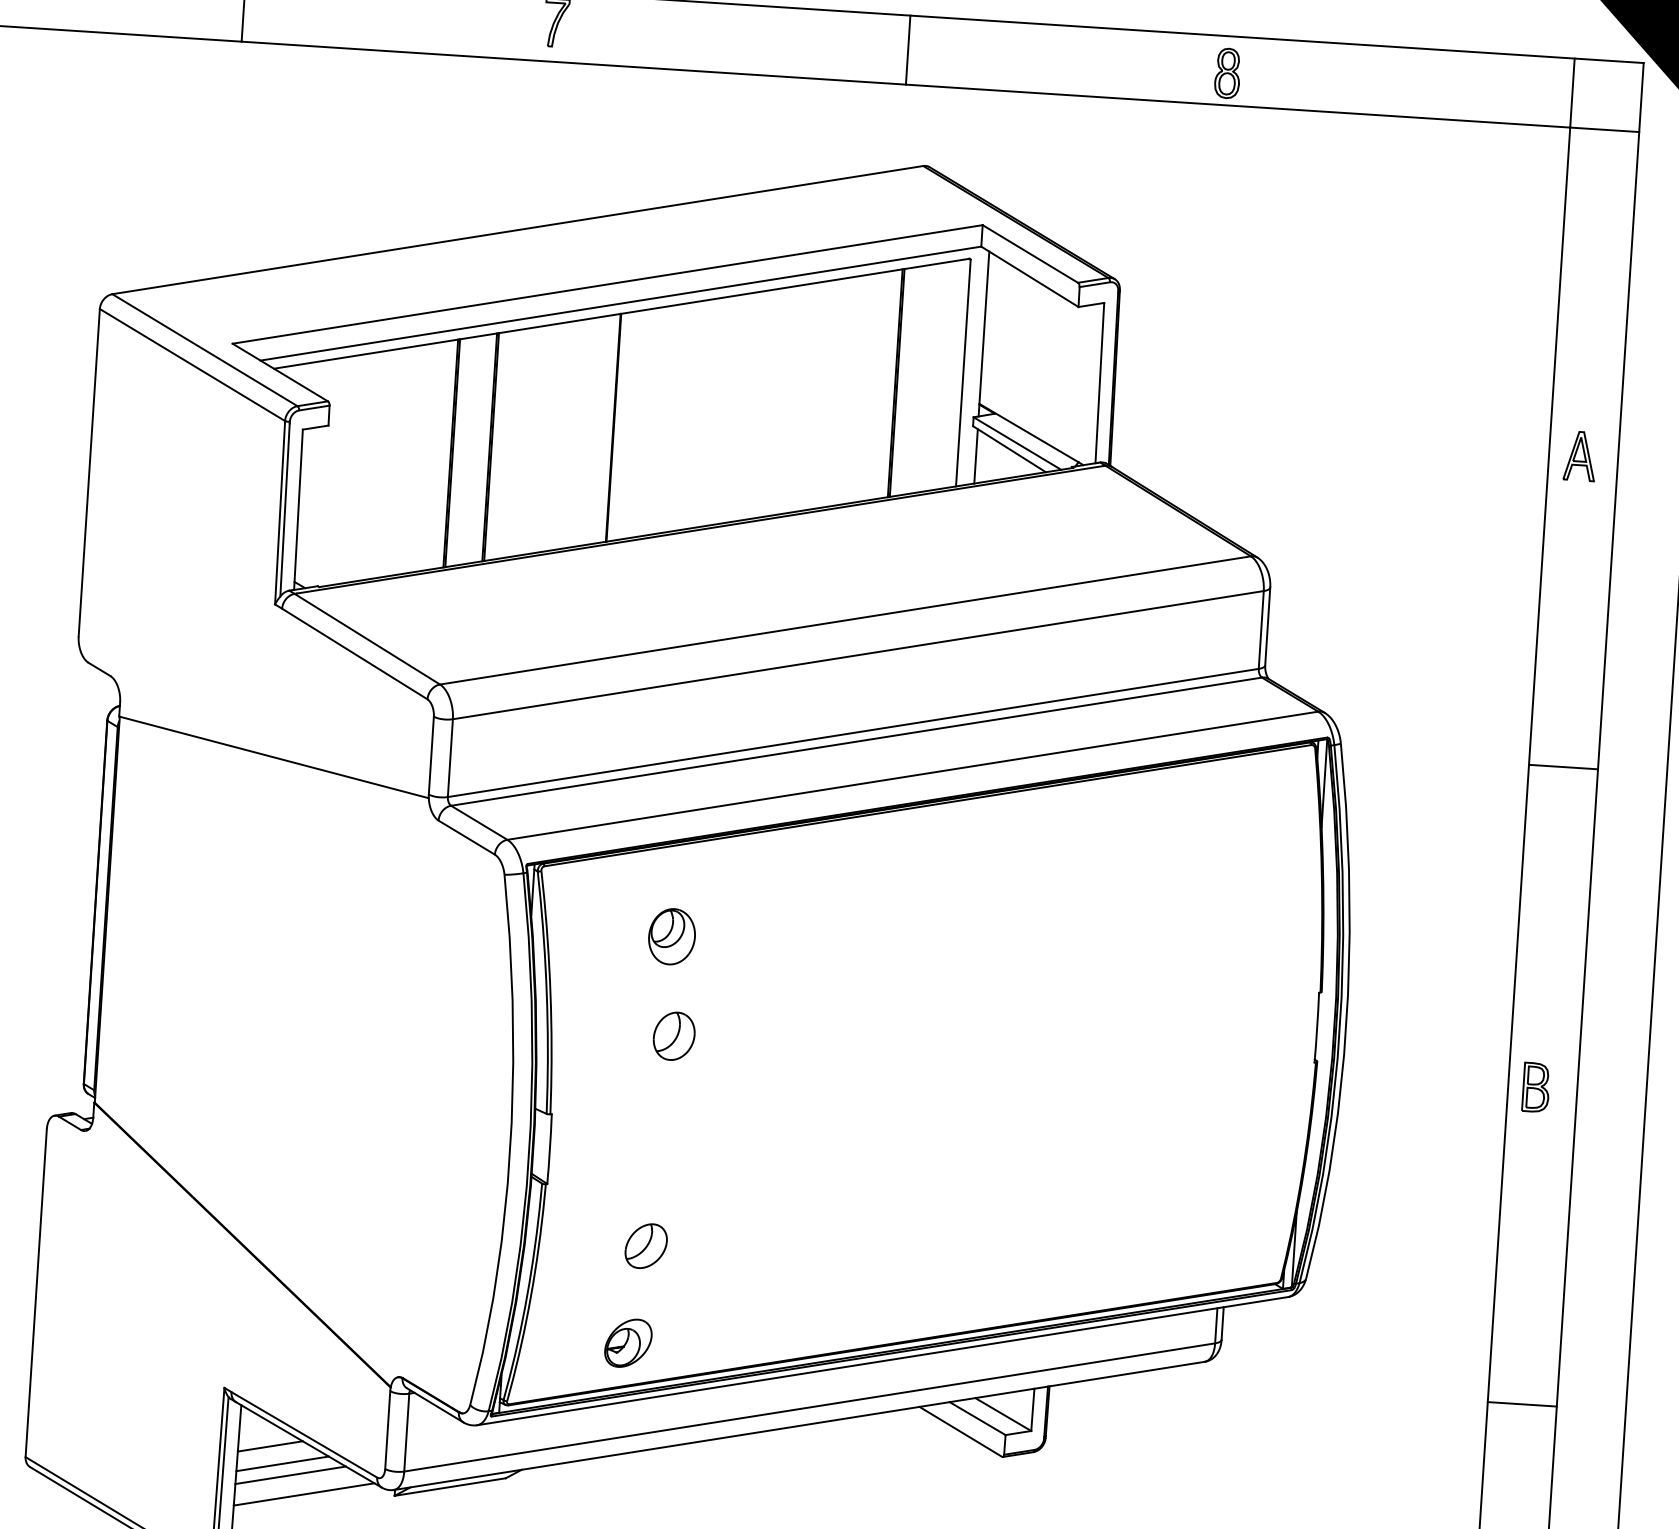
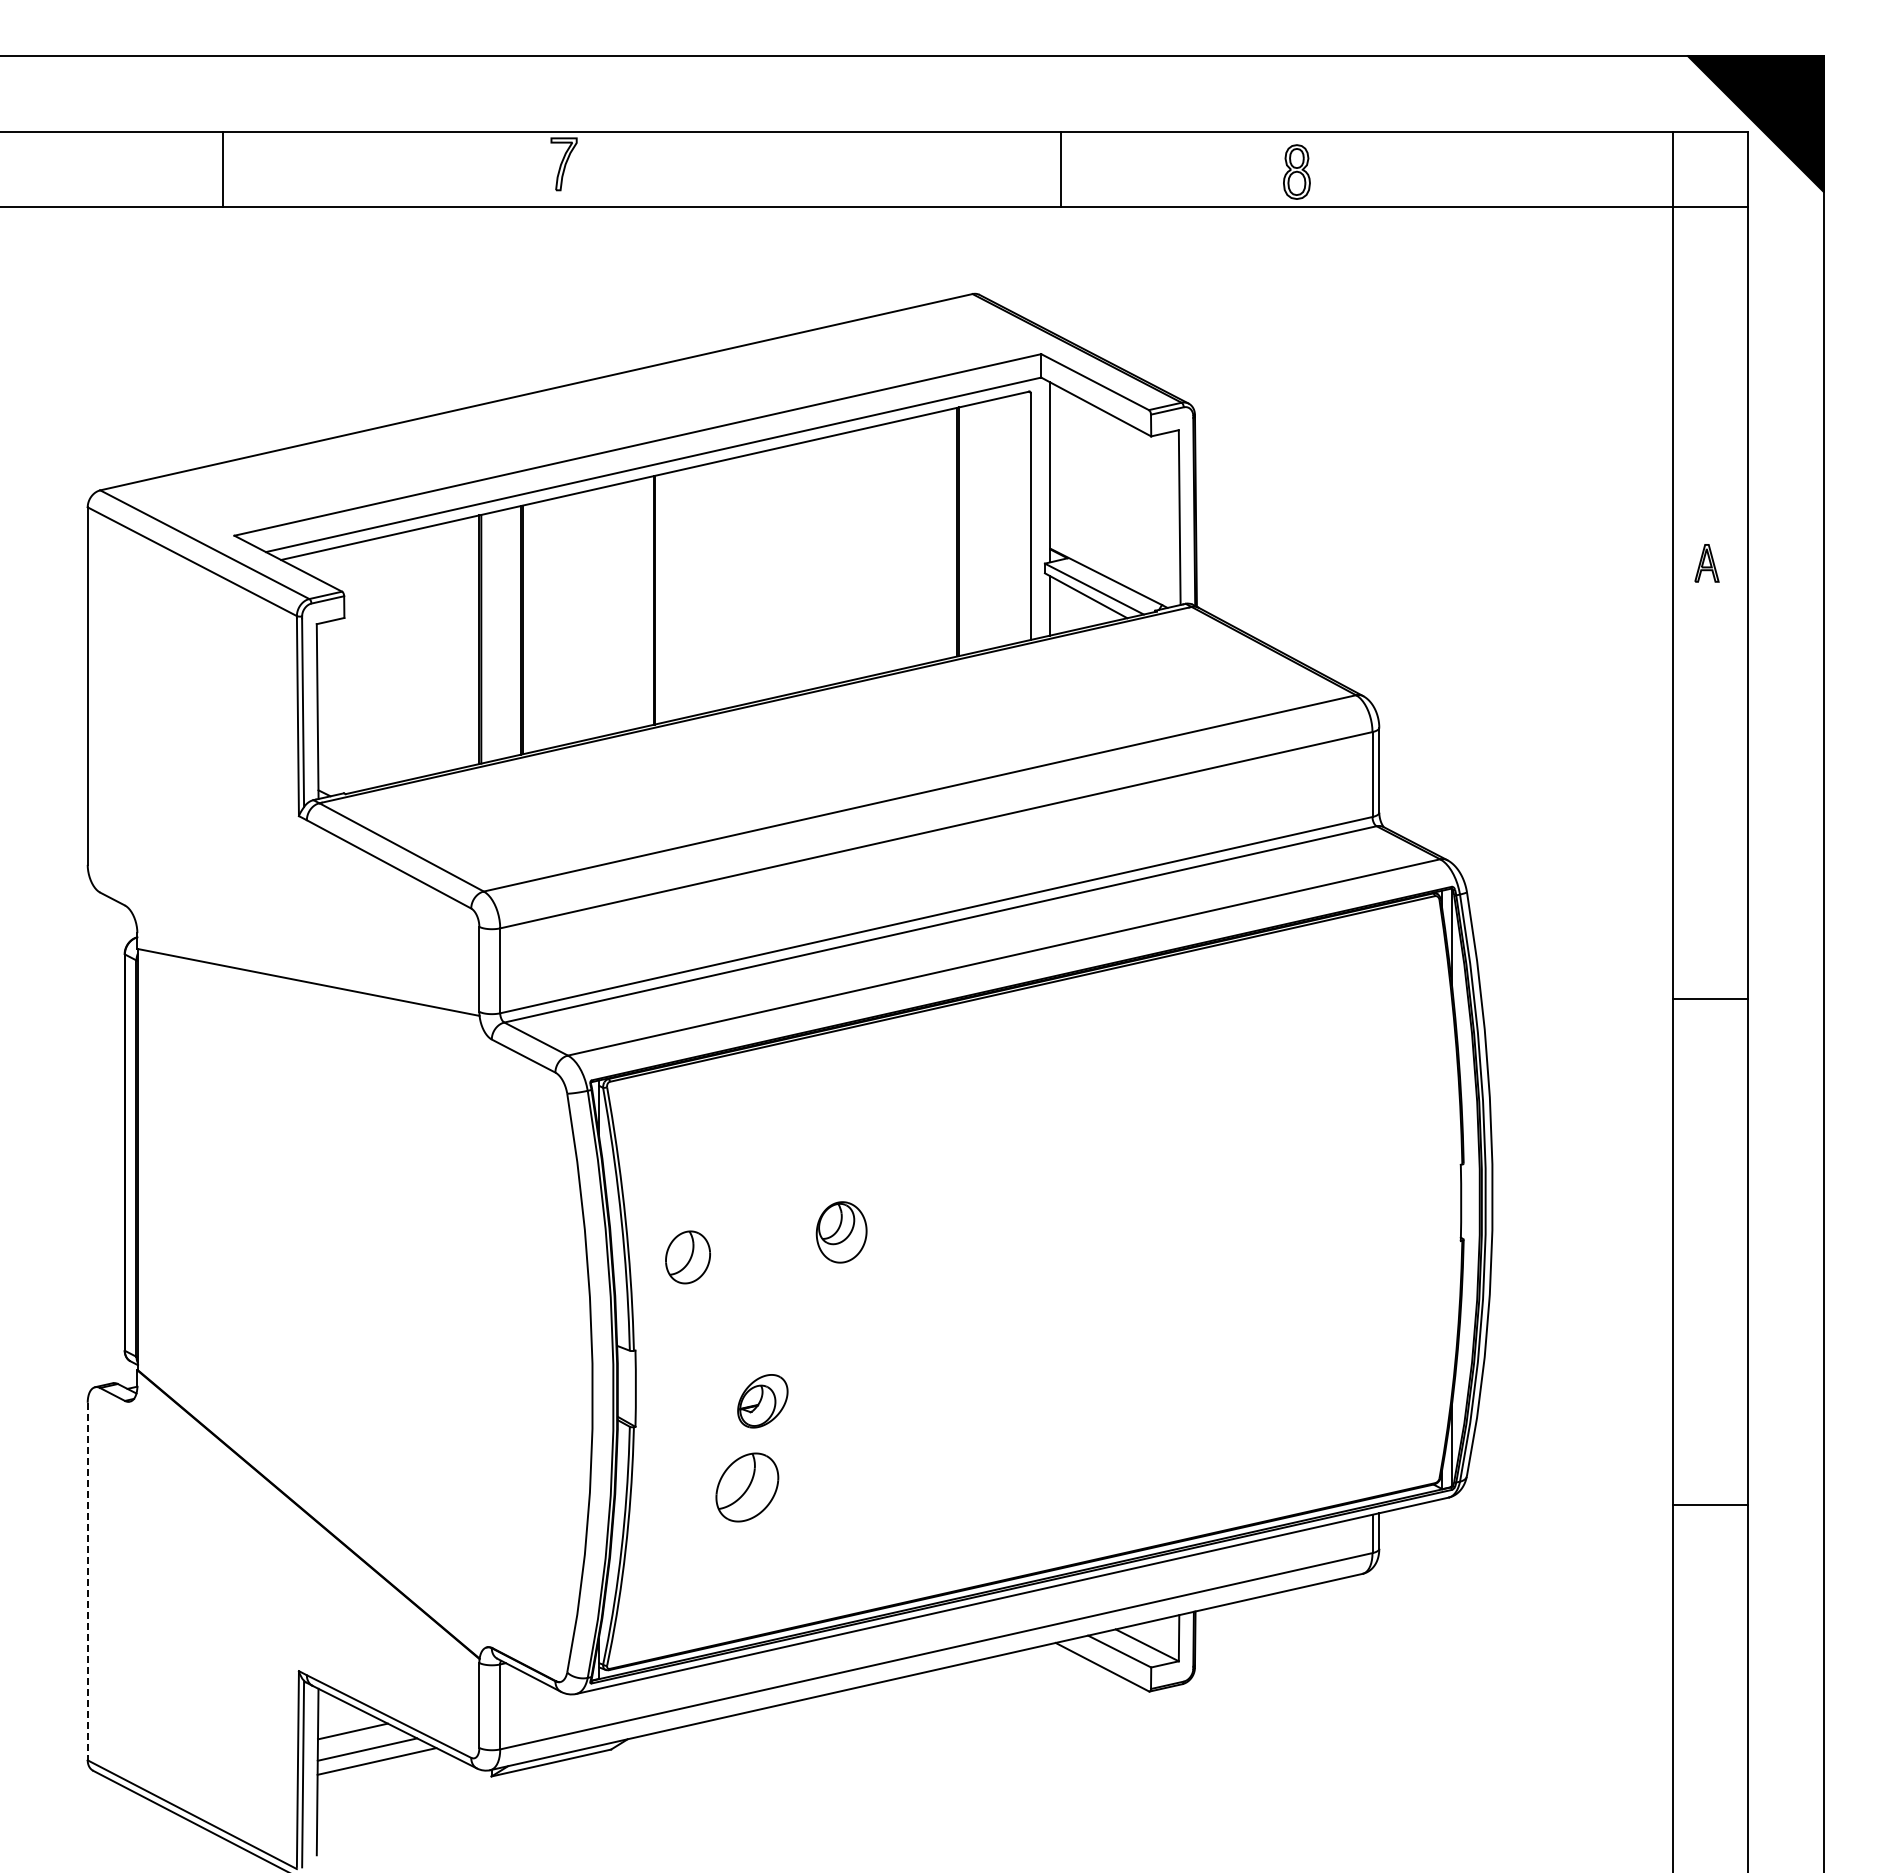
line: (907, 49) -> (1060, 168), moved
part: (1579, 456) -> (1706, 563), size x0.7
line: (1563, 767) -> (1710, 999), moved
part: (671, 936) -> (841, 1232), moved
part: (673, 1036) -> (687, 1257), moved
part: (1536, 1087) -> (1703, 1252), removed
part: (646, 1246) -> (747, 1487), size x1.4
line: (36, 1293) -> (87, 1581), solid -> dashed
part: (628, 1343) -> (762, 1401), moved
line: (1522, 1404) -> (1710, 1504), moved
line: (303, 1494) -> (392, 1781), removed

